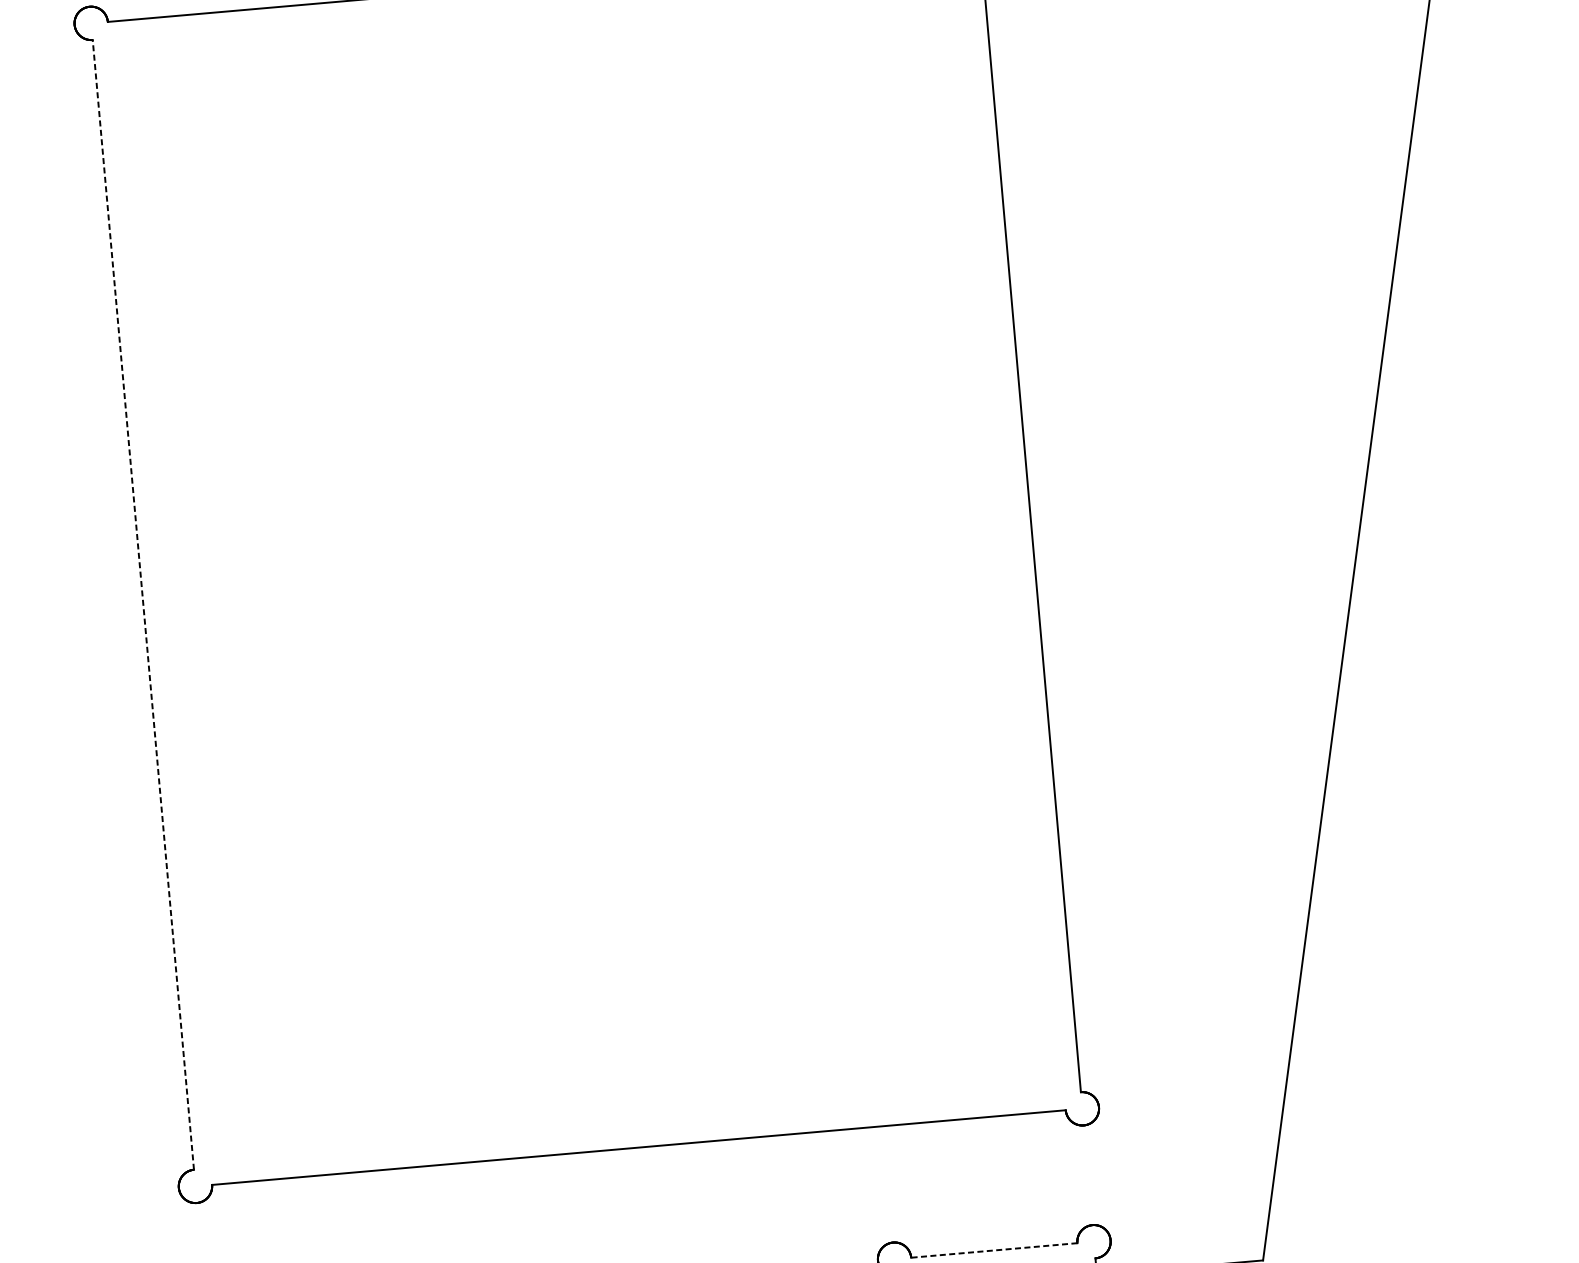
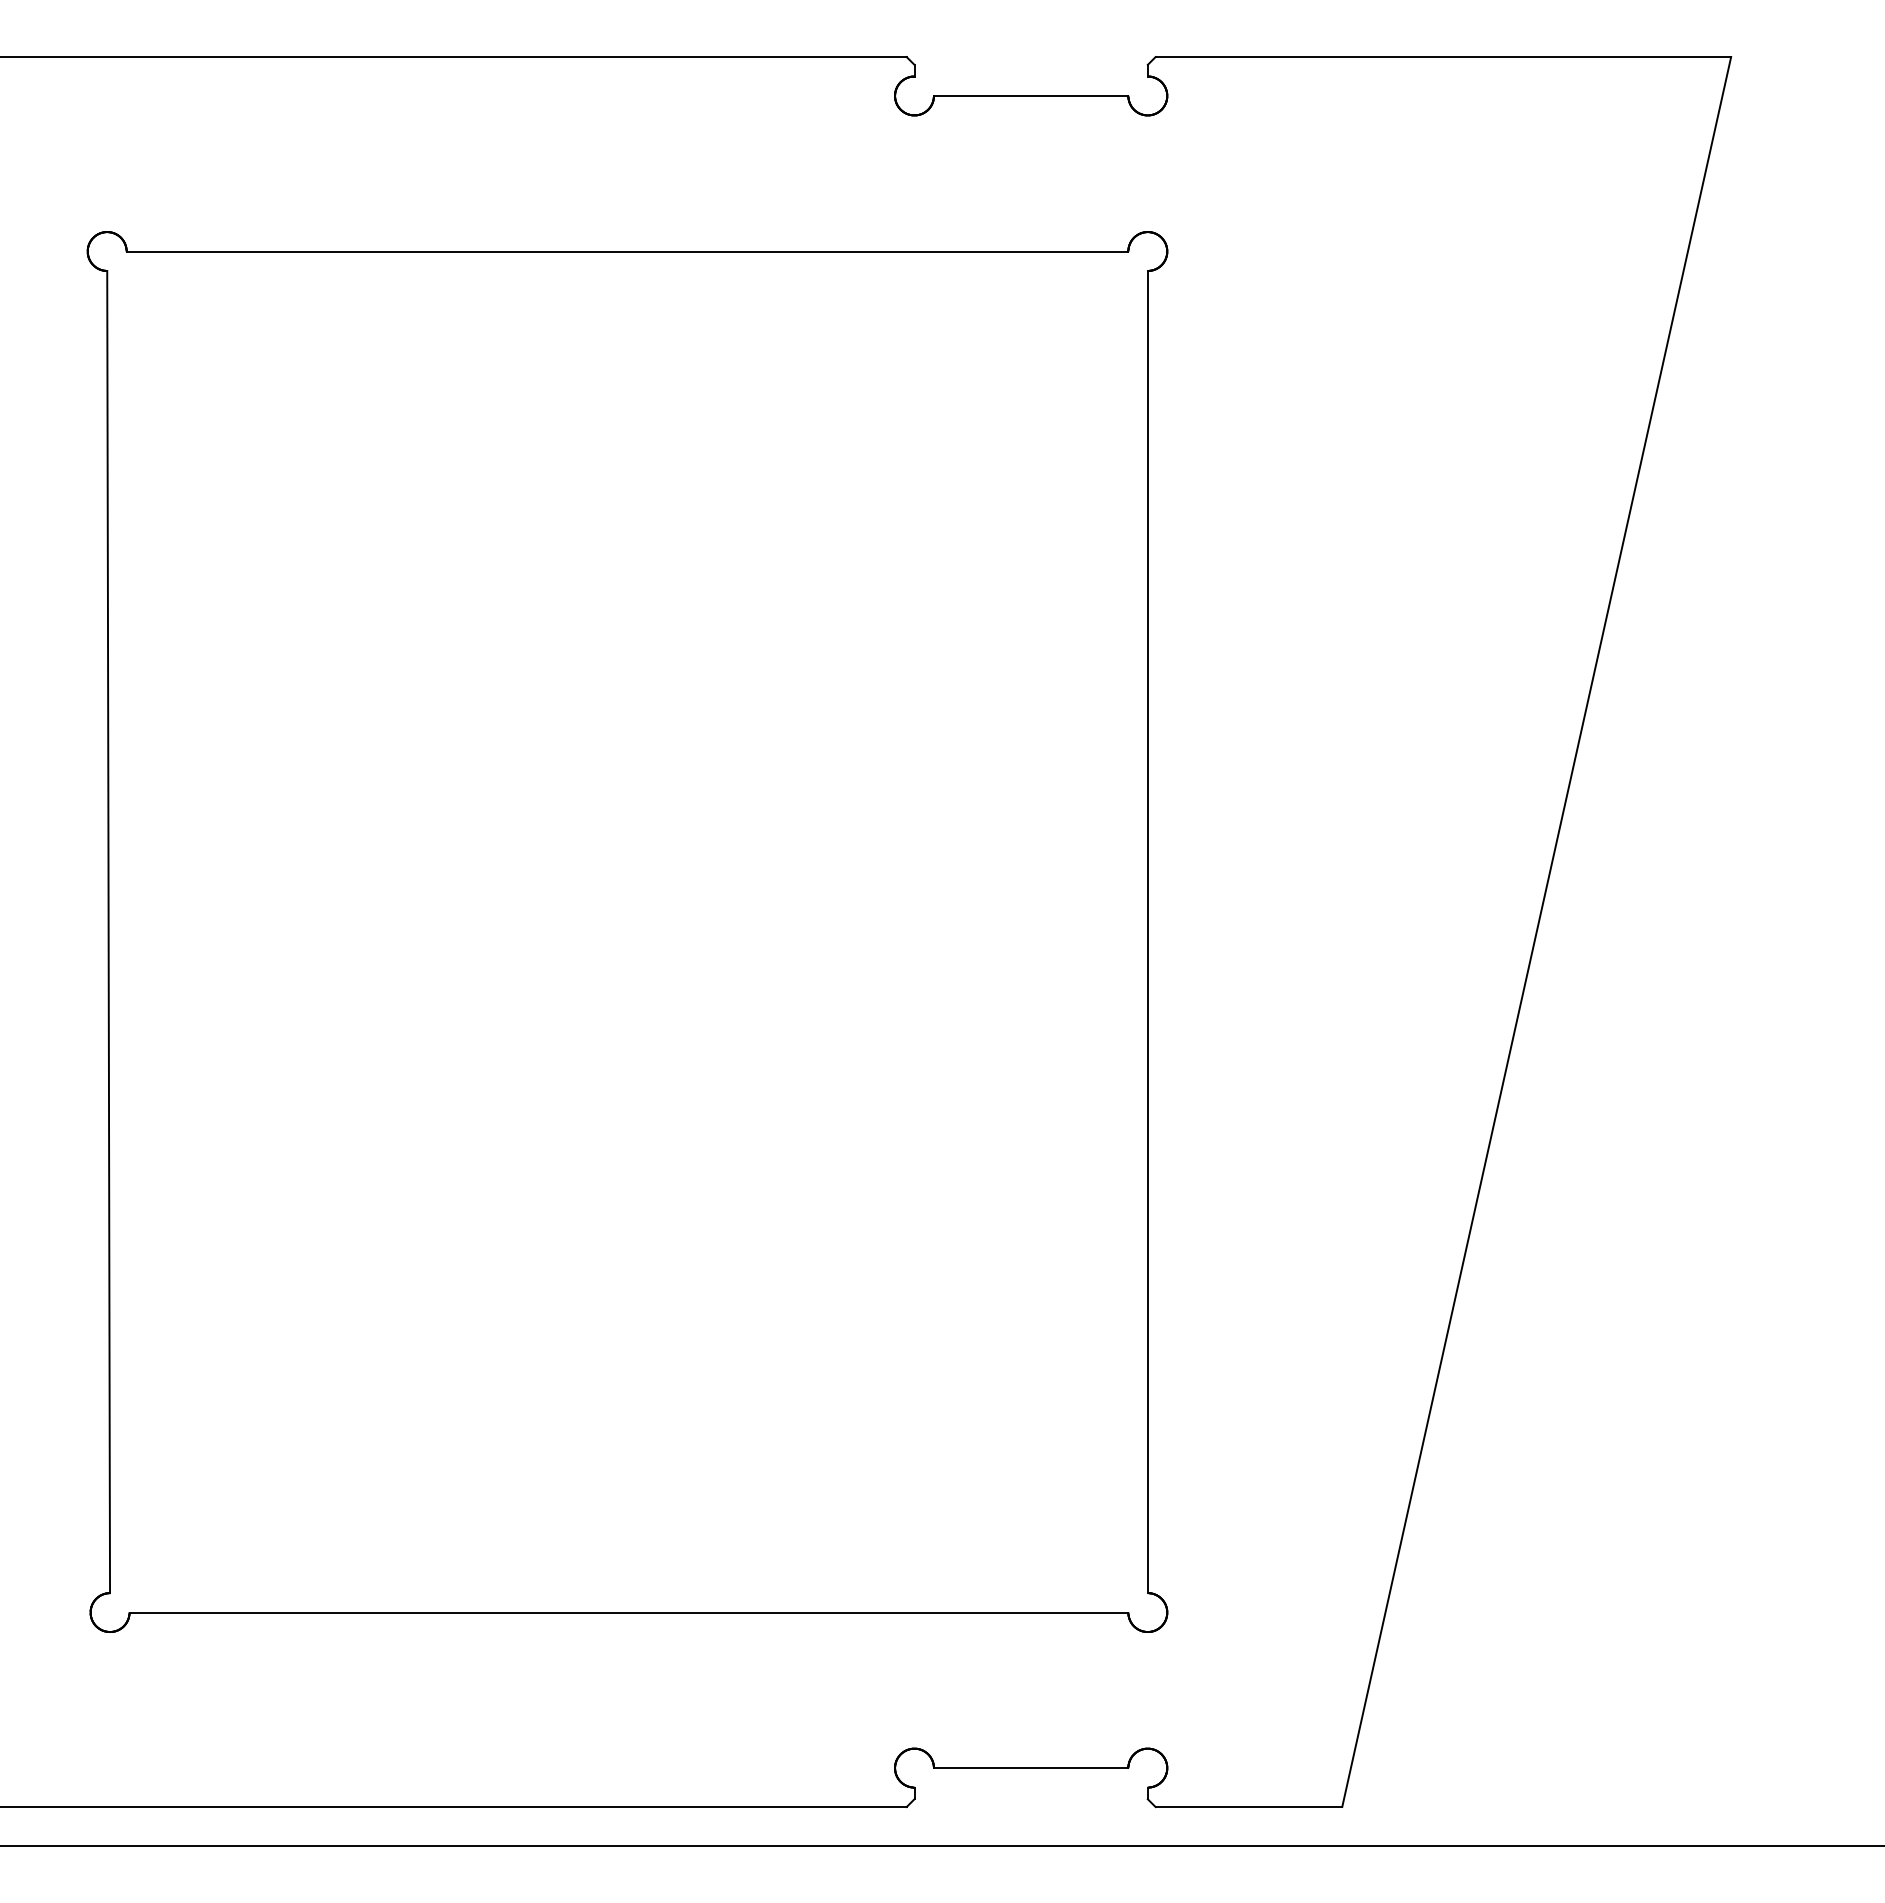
line: (143, 604) -> (108, 931), dashed -> solid
line: (993, 1250) -> (1030, 1768), dashed -> solid

